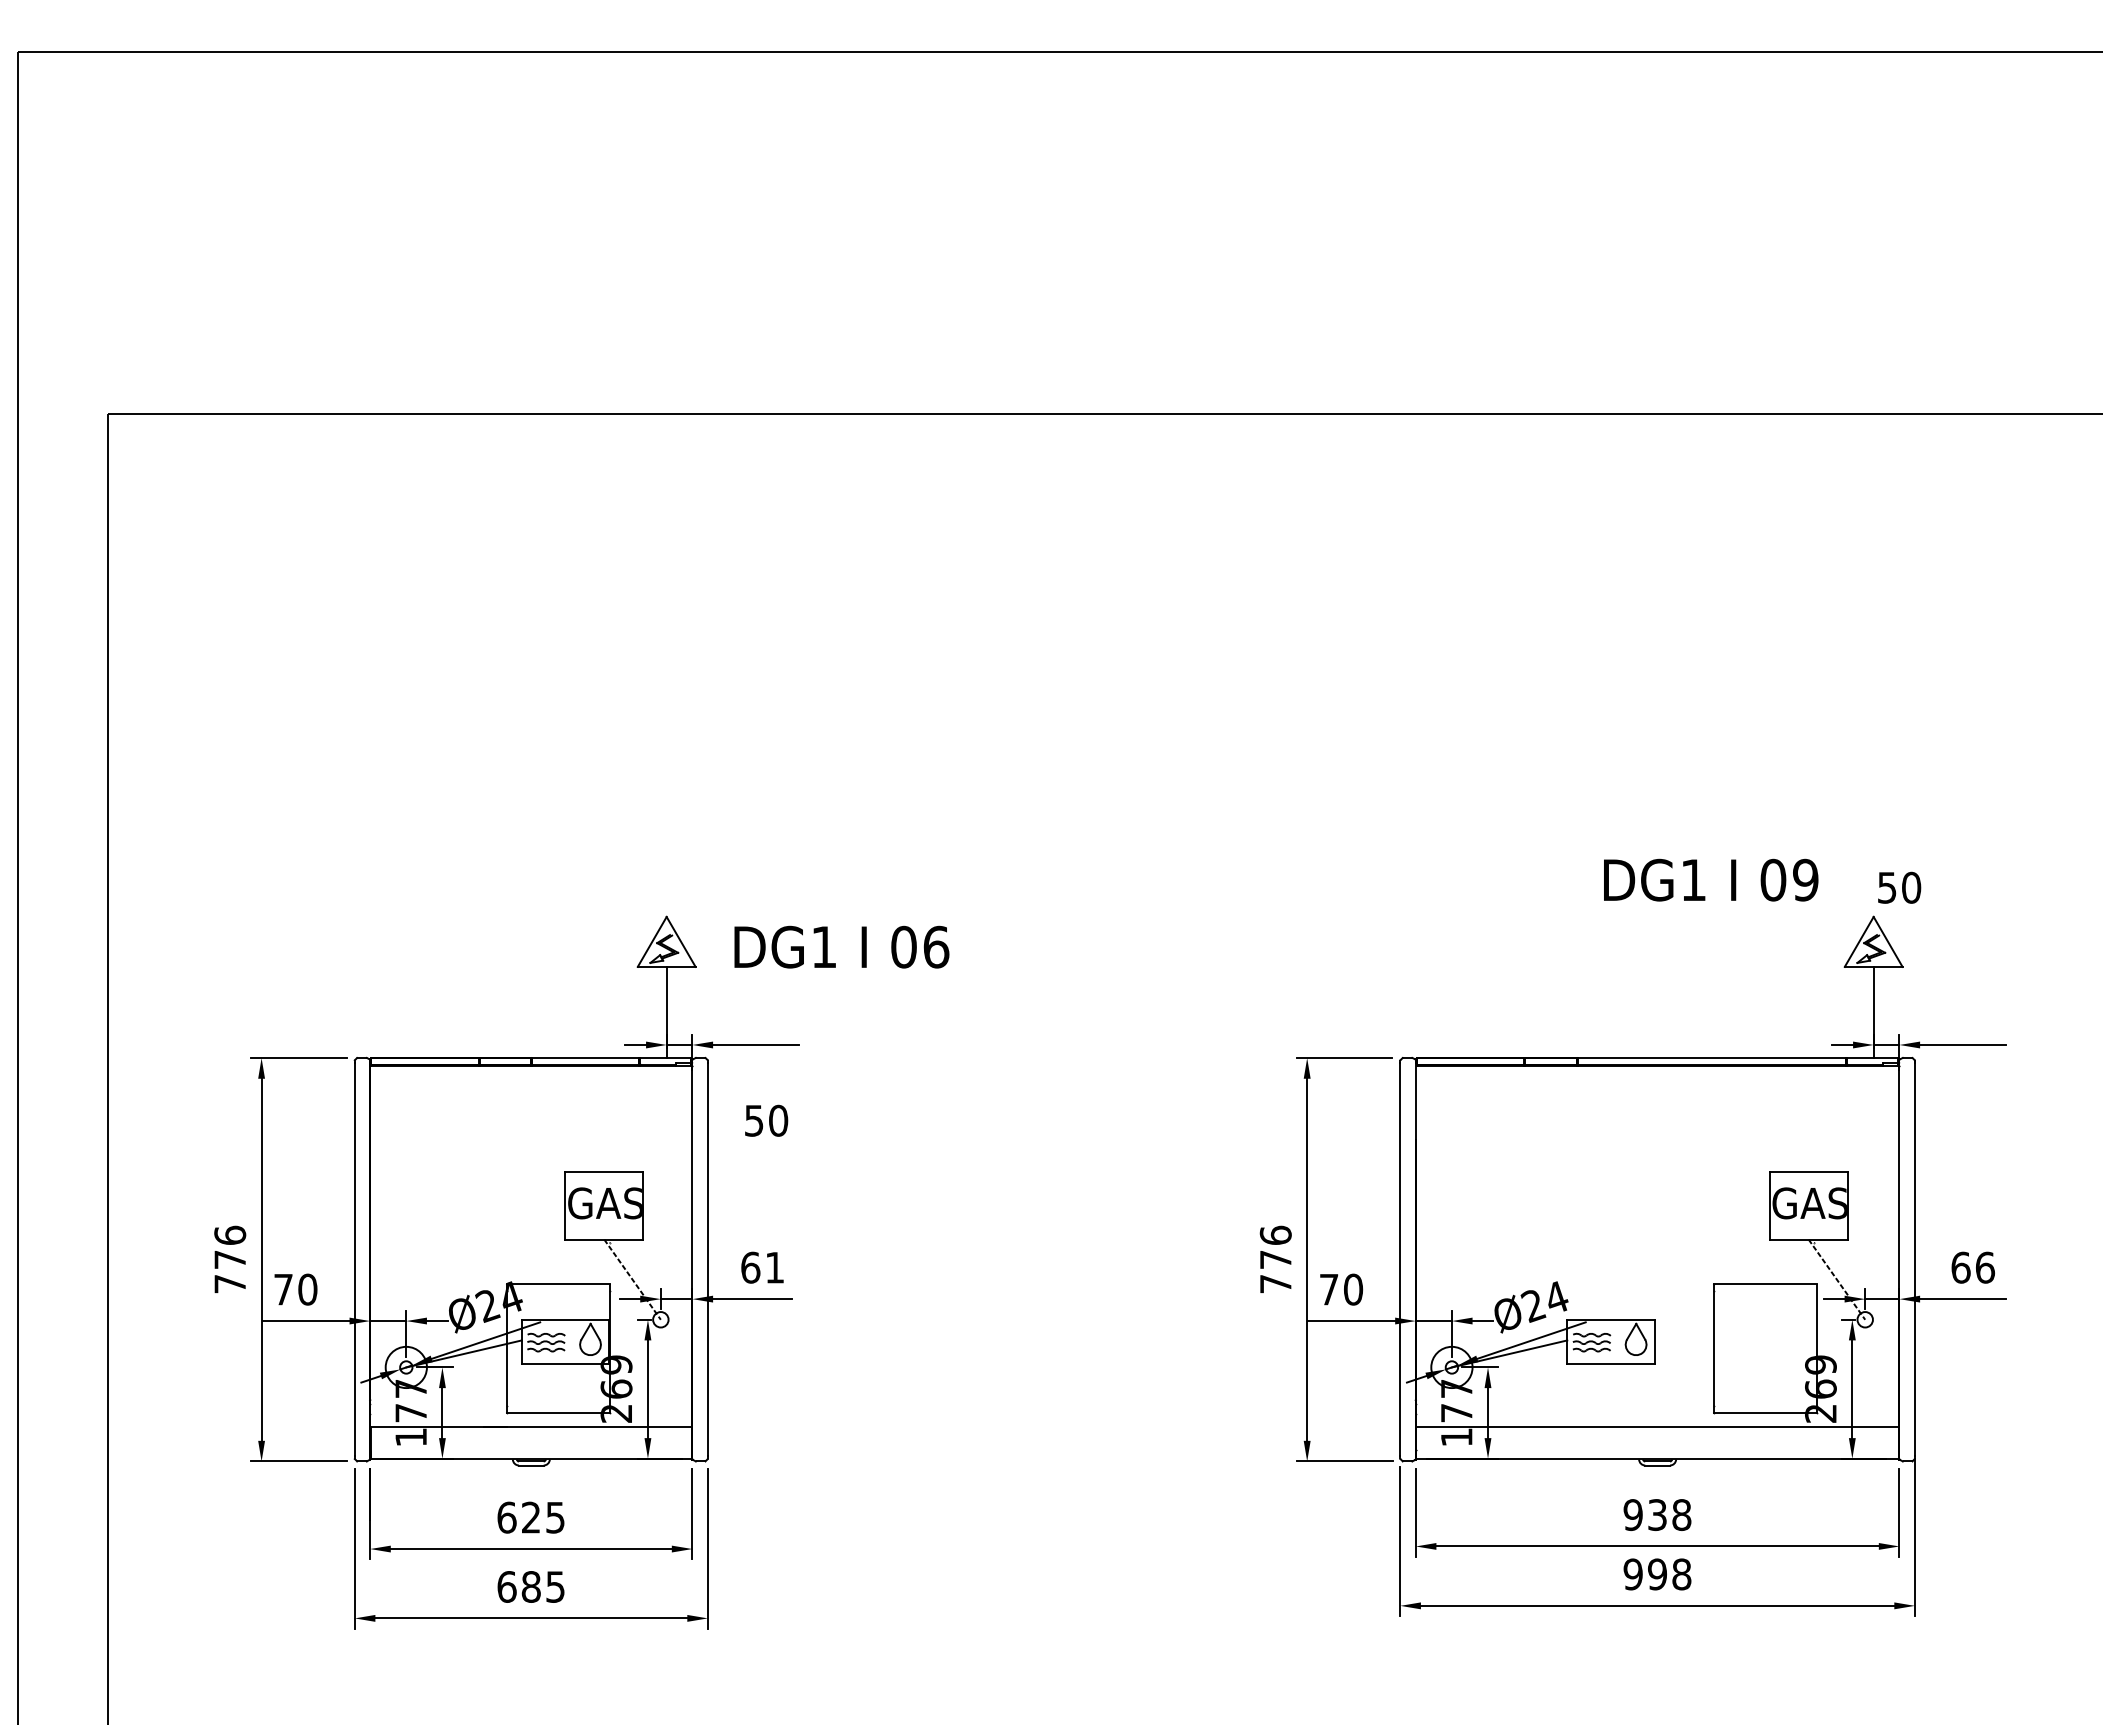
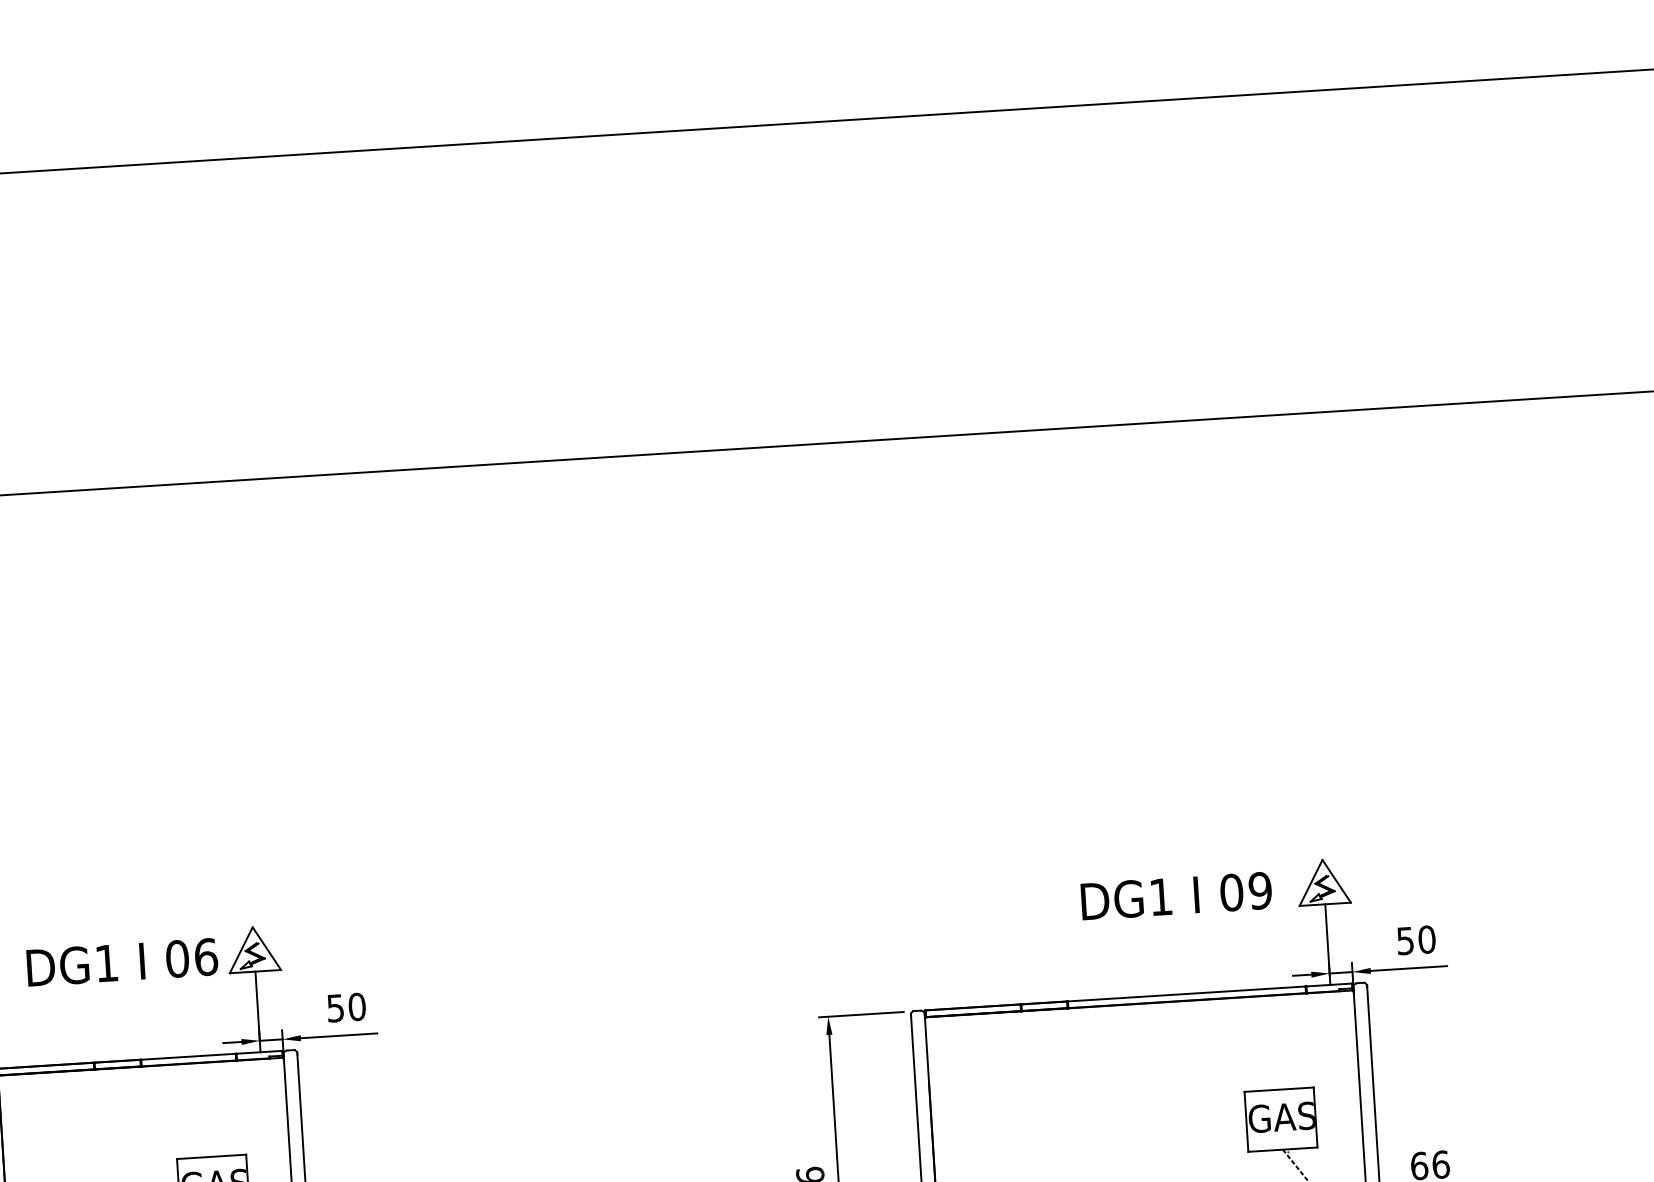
text: (1711, 879) -> (1176, 895), moved
text: (1899, 887) -> (1416, 940), moved
text: (841, 946) -> (122, 961), moved
text: (766, 1120) -> (346, 1007), moved

